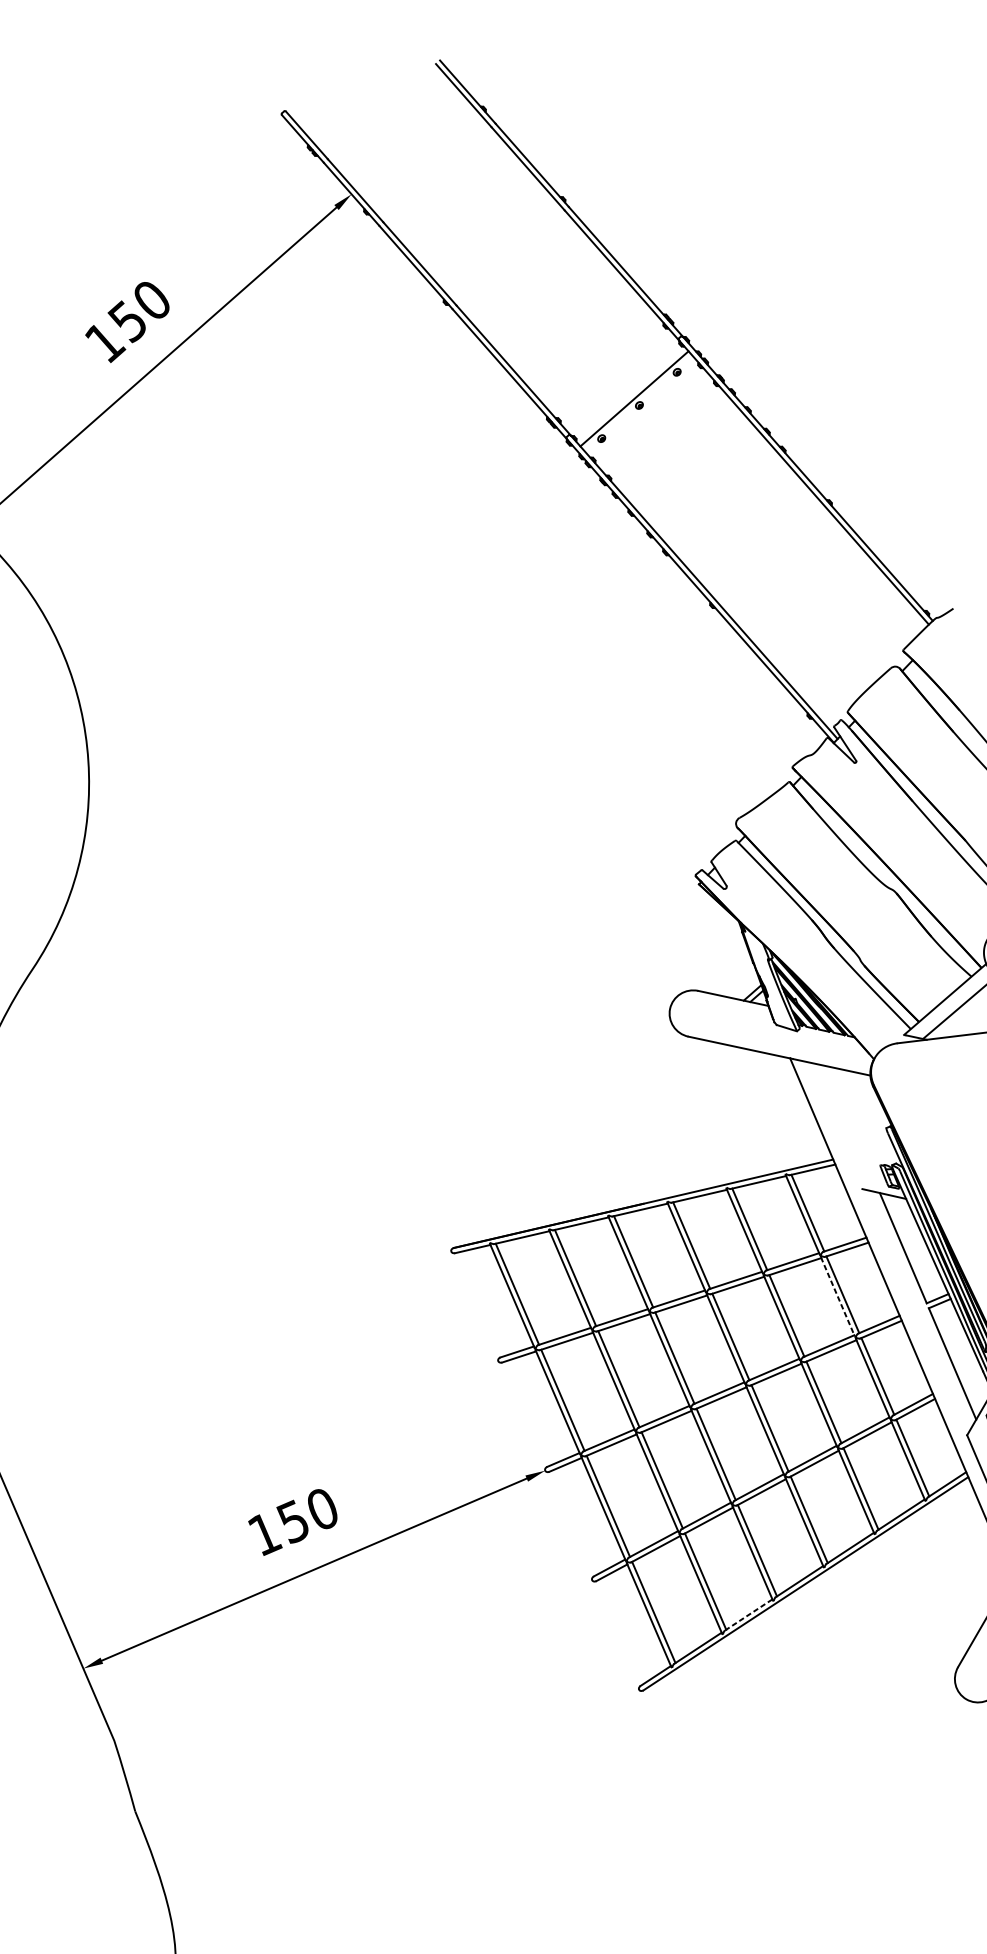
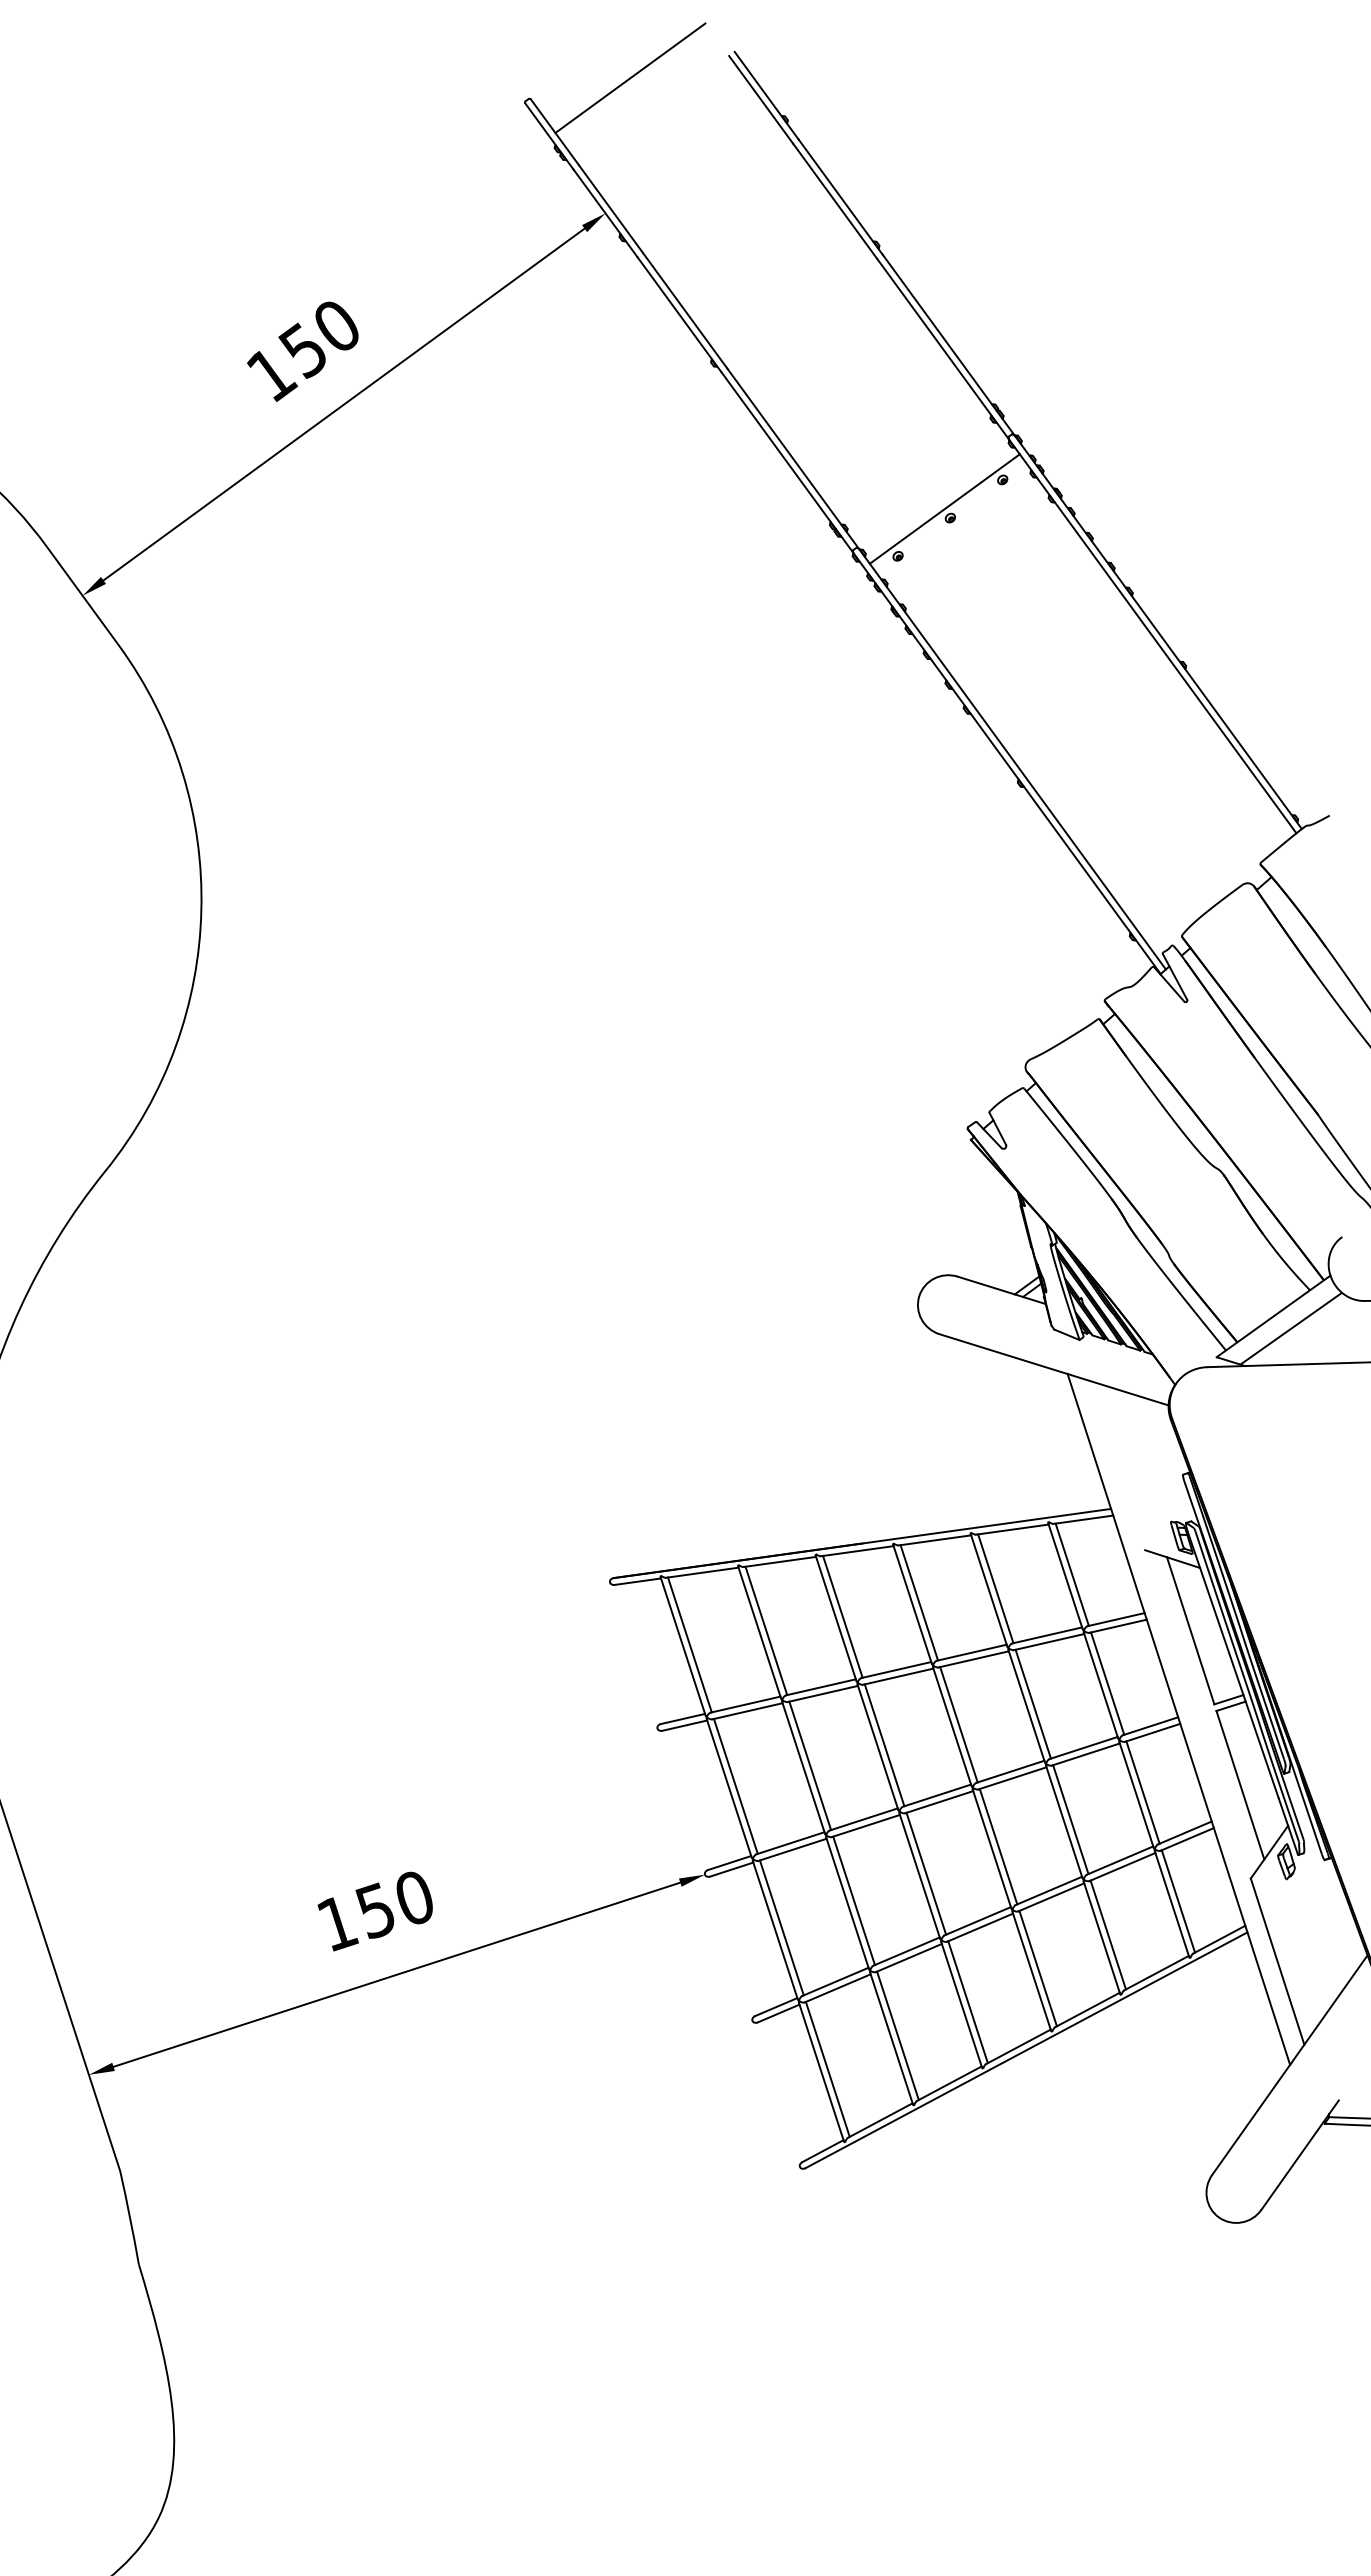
line: (361, 87) -> (630, 77), added
line: (838, 1297) -> (1101, 1686), dashed -> solid
line: (748, 1614) -> (949, 2083), dashed -> solid

